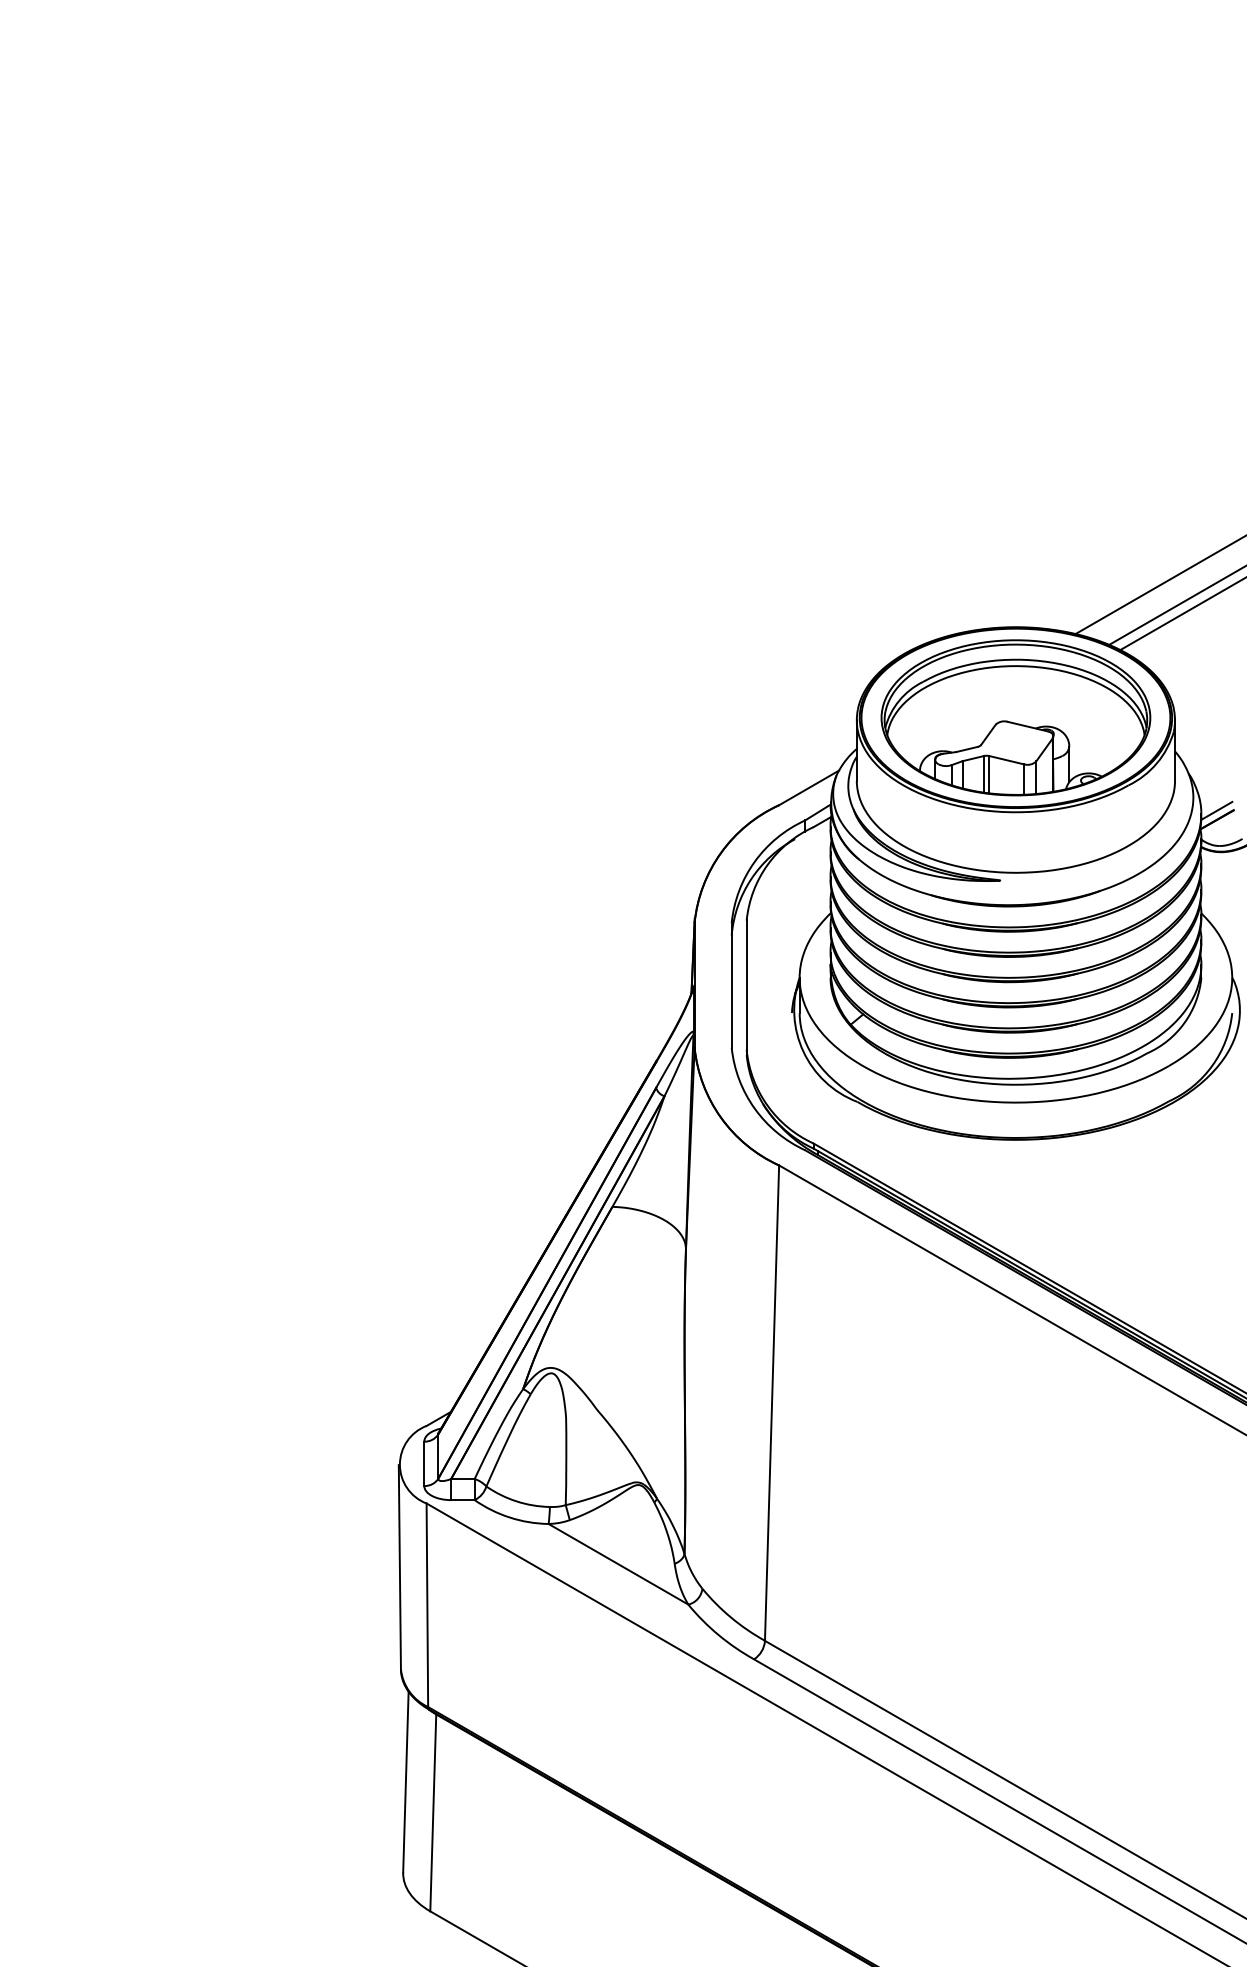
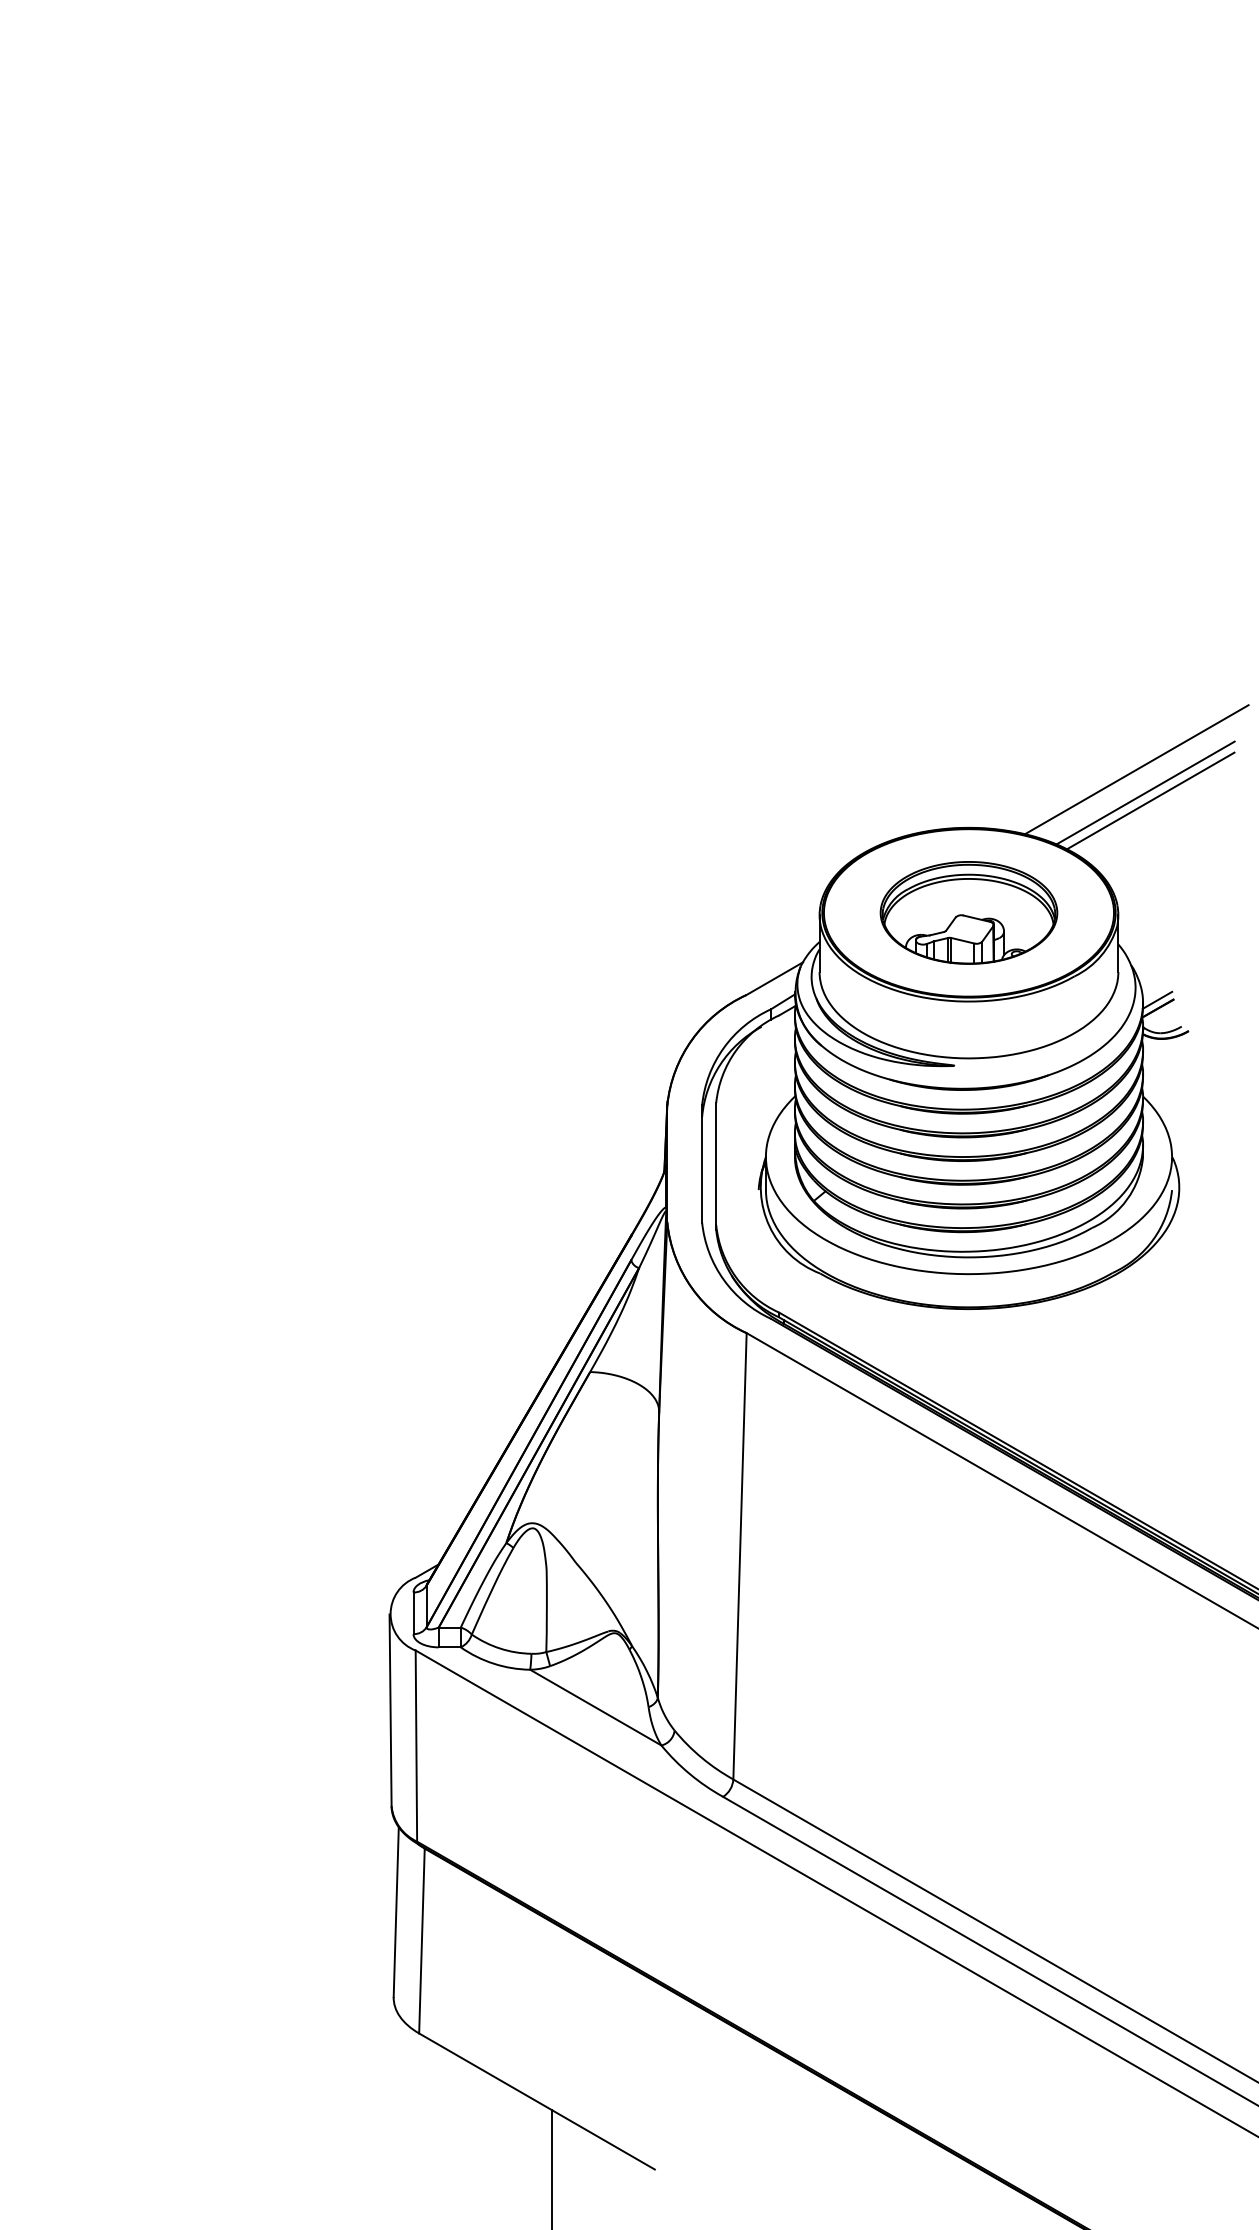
part: (1015, 717) -> (968, 912), size x0.7

